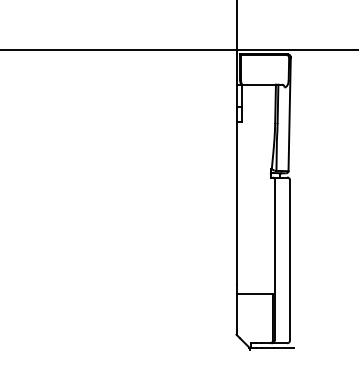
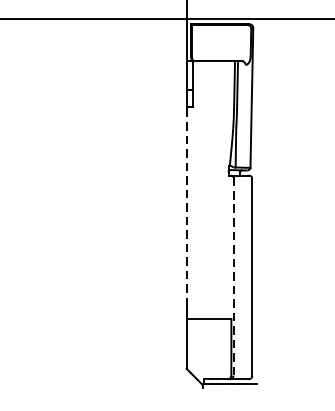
line: (236, 204) -> (186, 208), solid -> dashed
line: (274, 259) -> (233, 276), solid -> dashed

